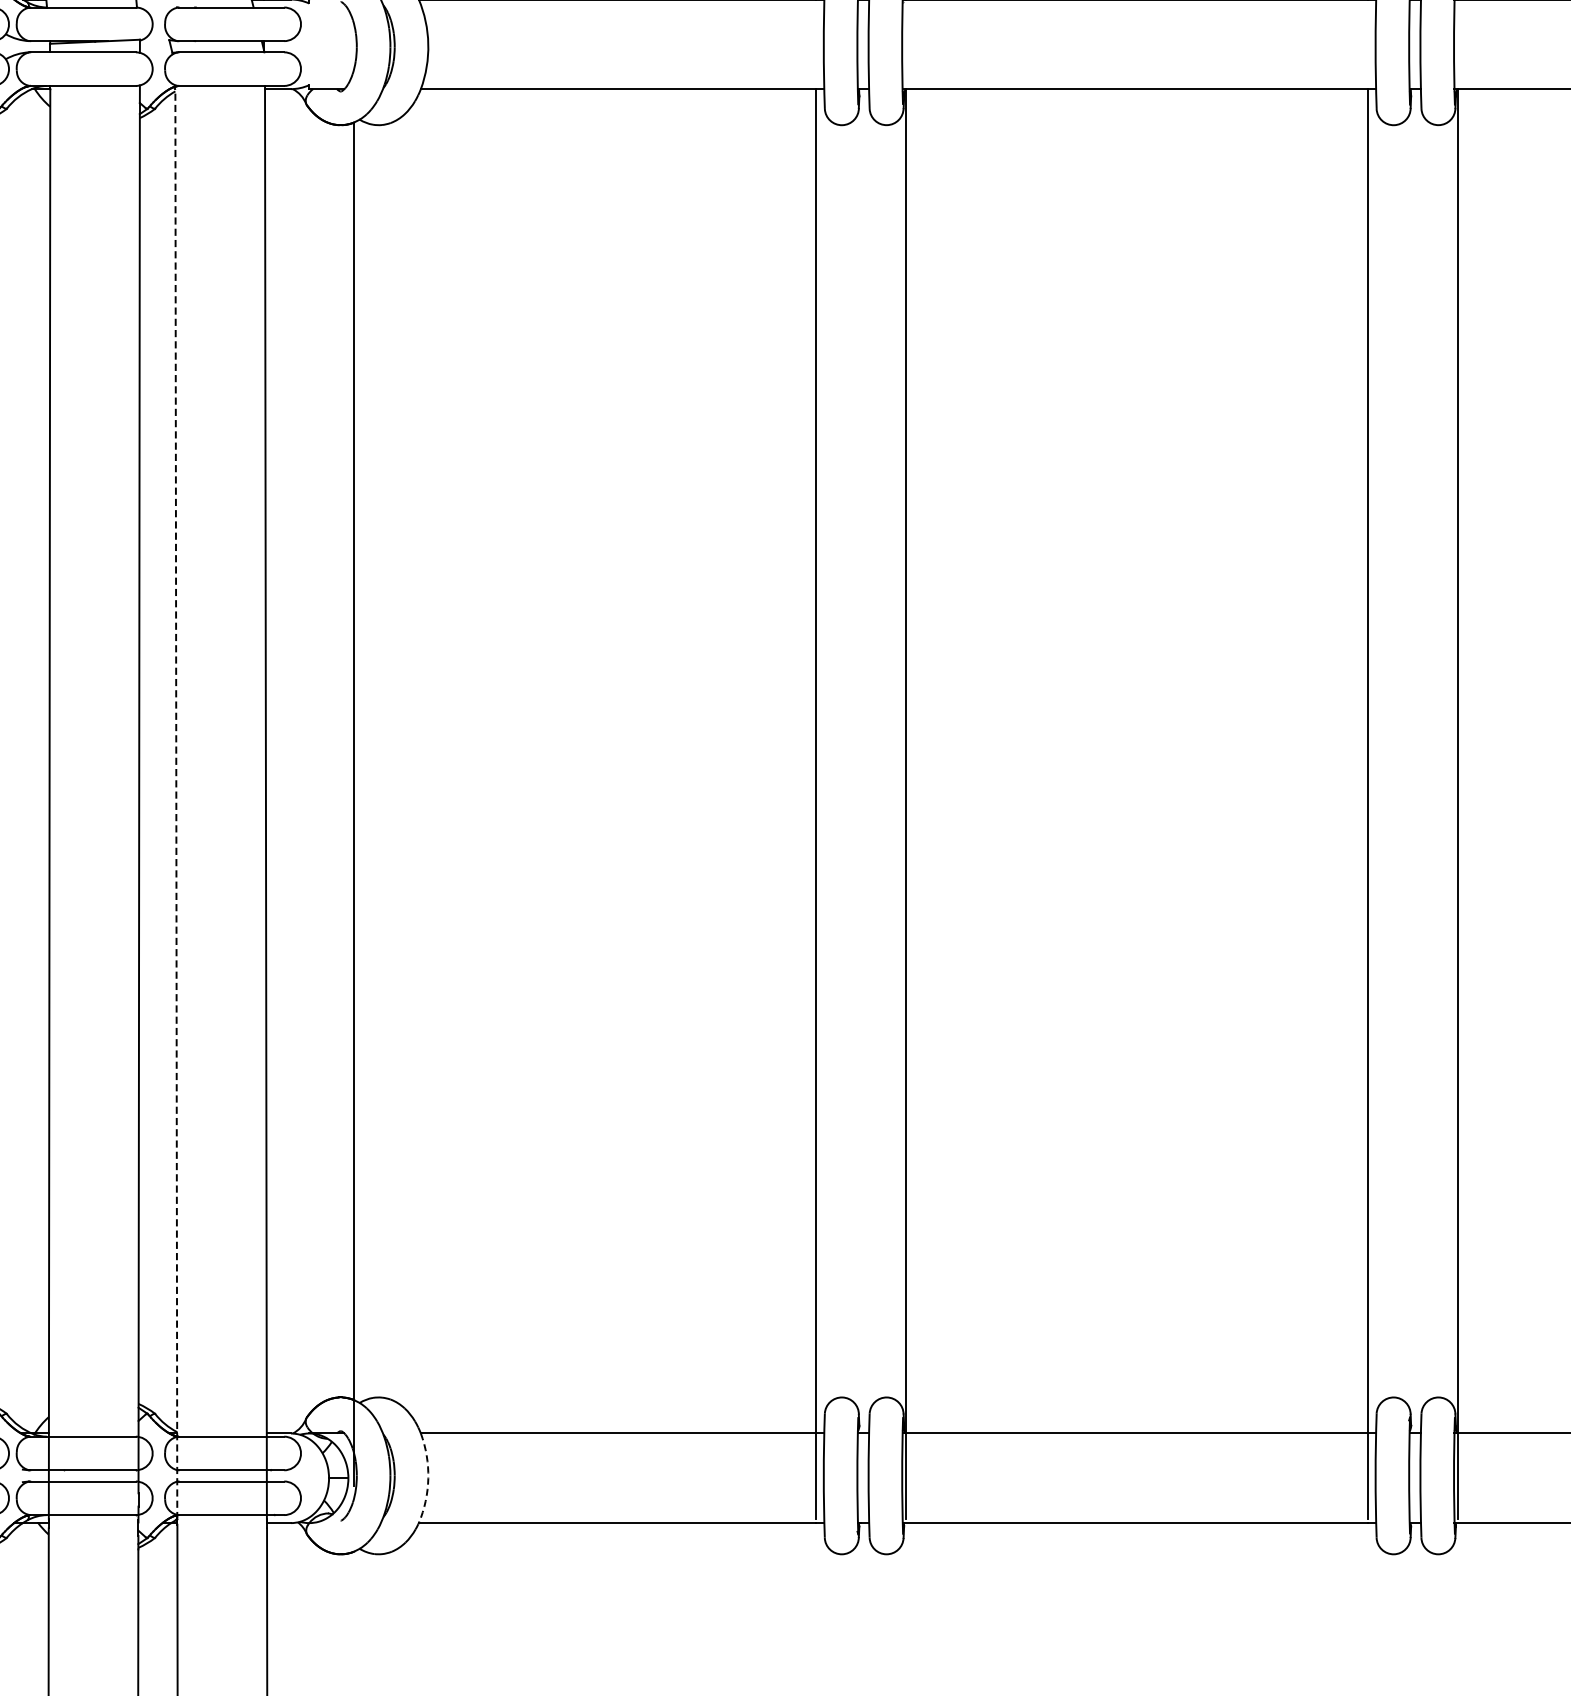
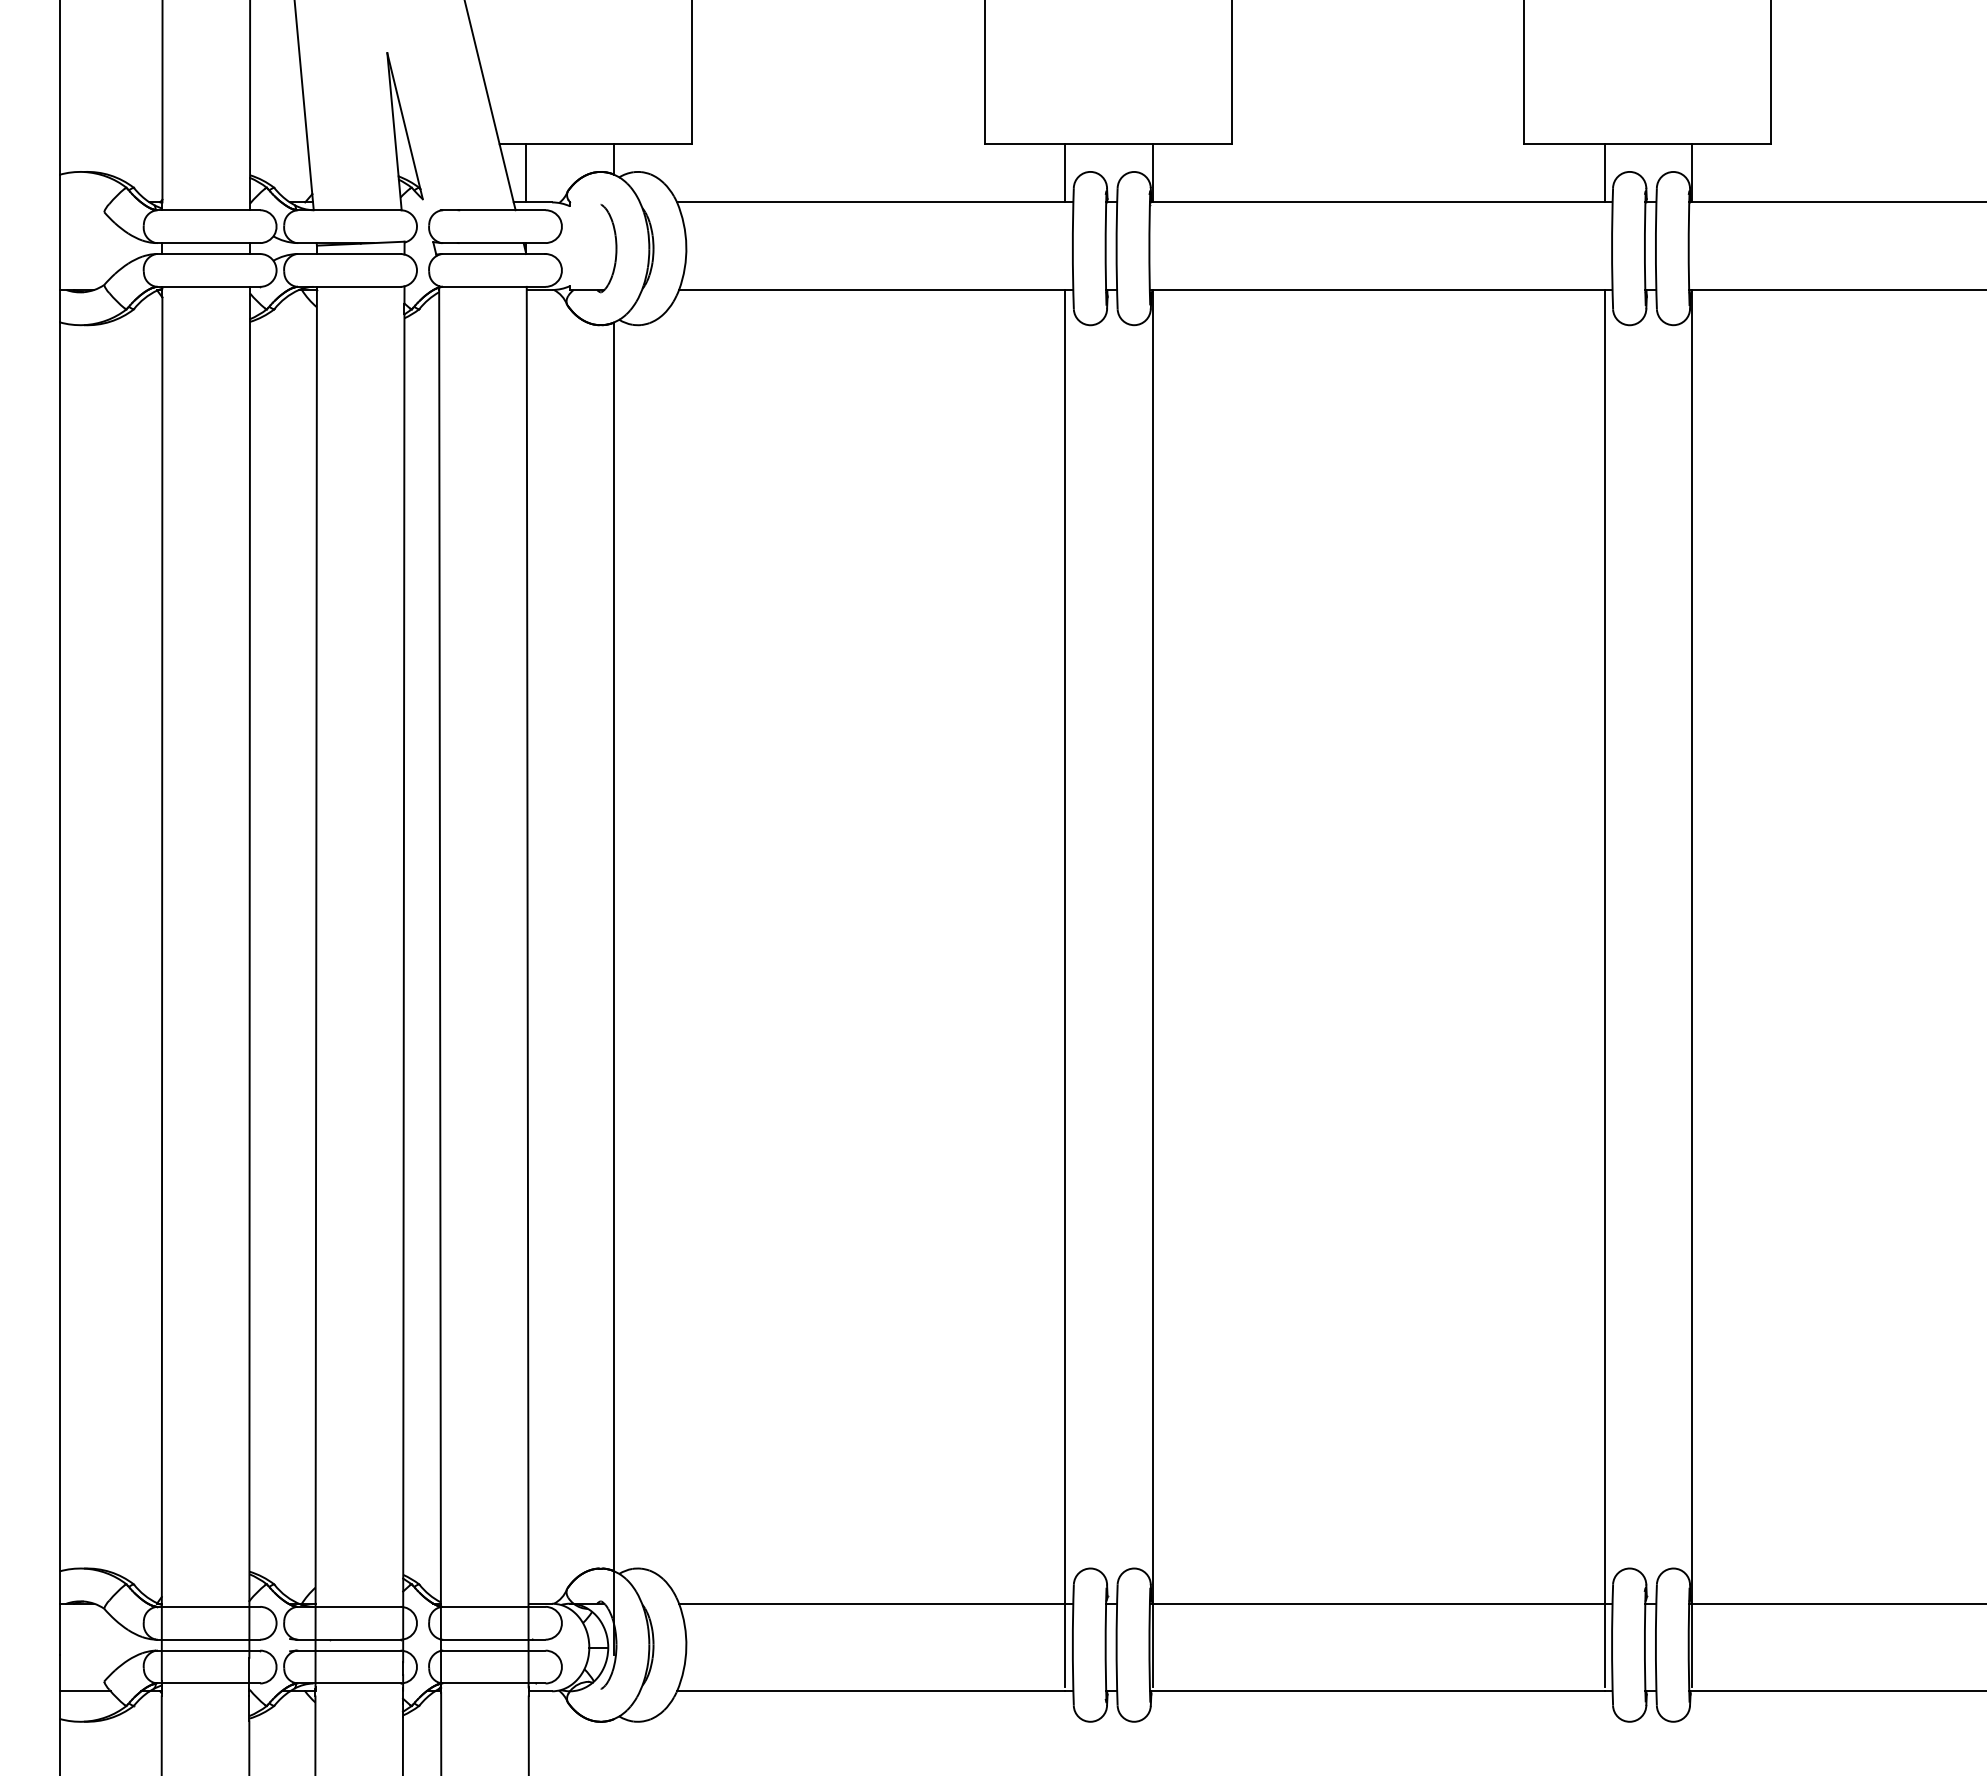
line: (176, 803) -> (440, 988), dashed -> solid
arc: (428, 1478) -> (686, 1647), dashed -> solid

